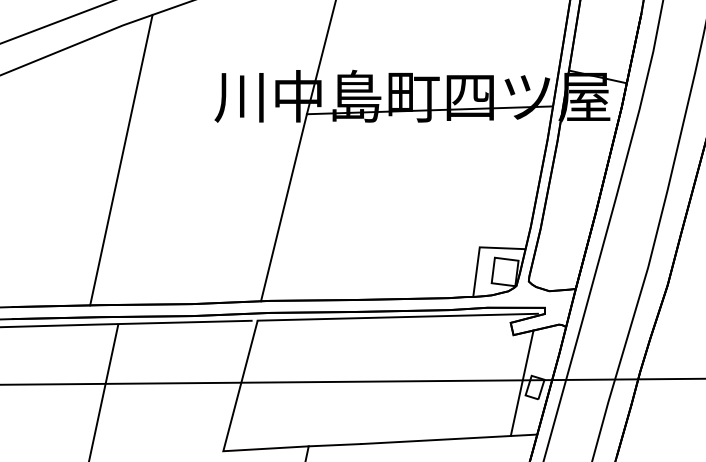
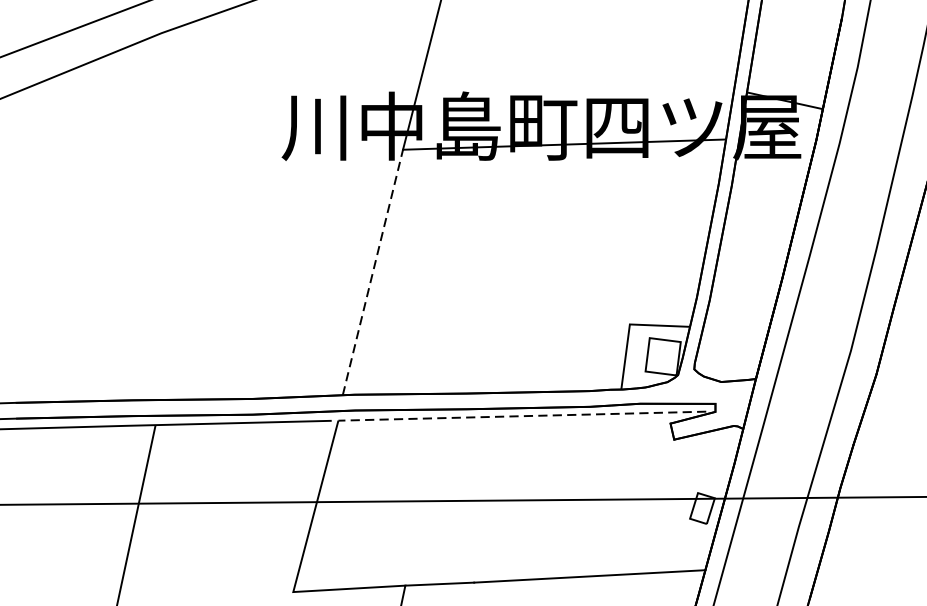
line: (121, 159) -> (159, 209), removed
line: (284, 207) -> (373, 272), solid -> dashed
line: (397, 317) -> (521, 416), solid -> dashed
line: (521, 382) -> (684, 501), removed

